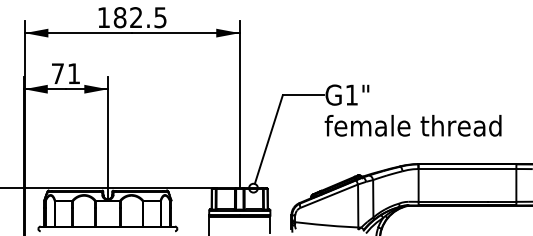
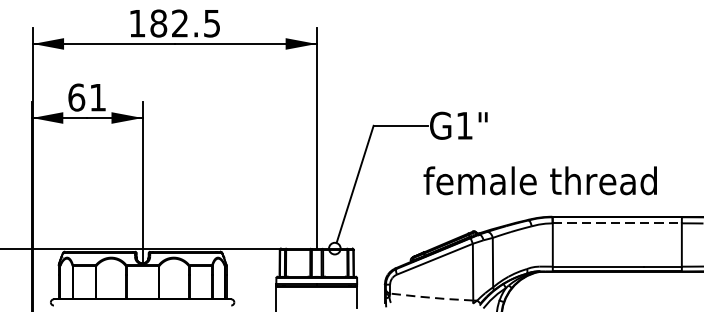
text: (57, 73) -> (76, 97), 71 -> 61
text: (412, 125) -> (539, 180), moved
line: (467, 169) -> (617, 223), solid -> dashed
line: (326, 225) -> (431, 297), solid -> dashed

